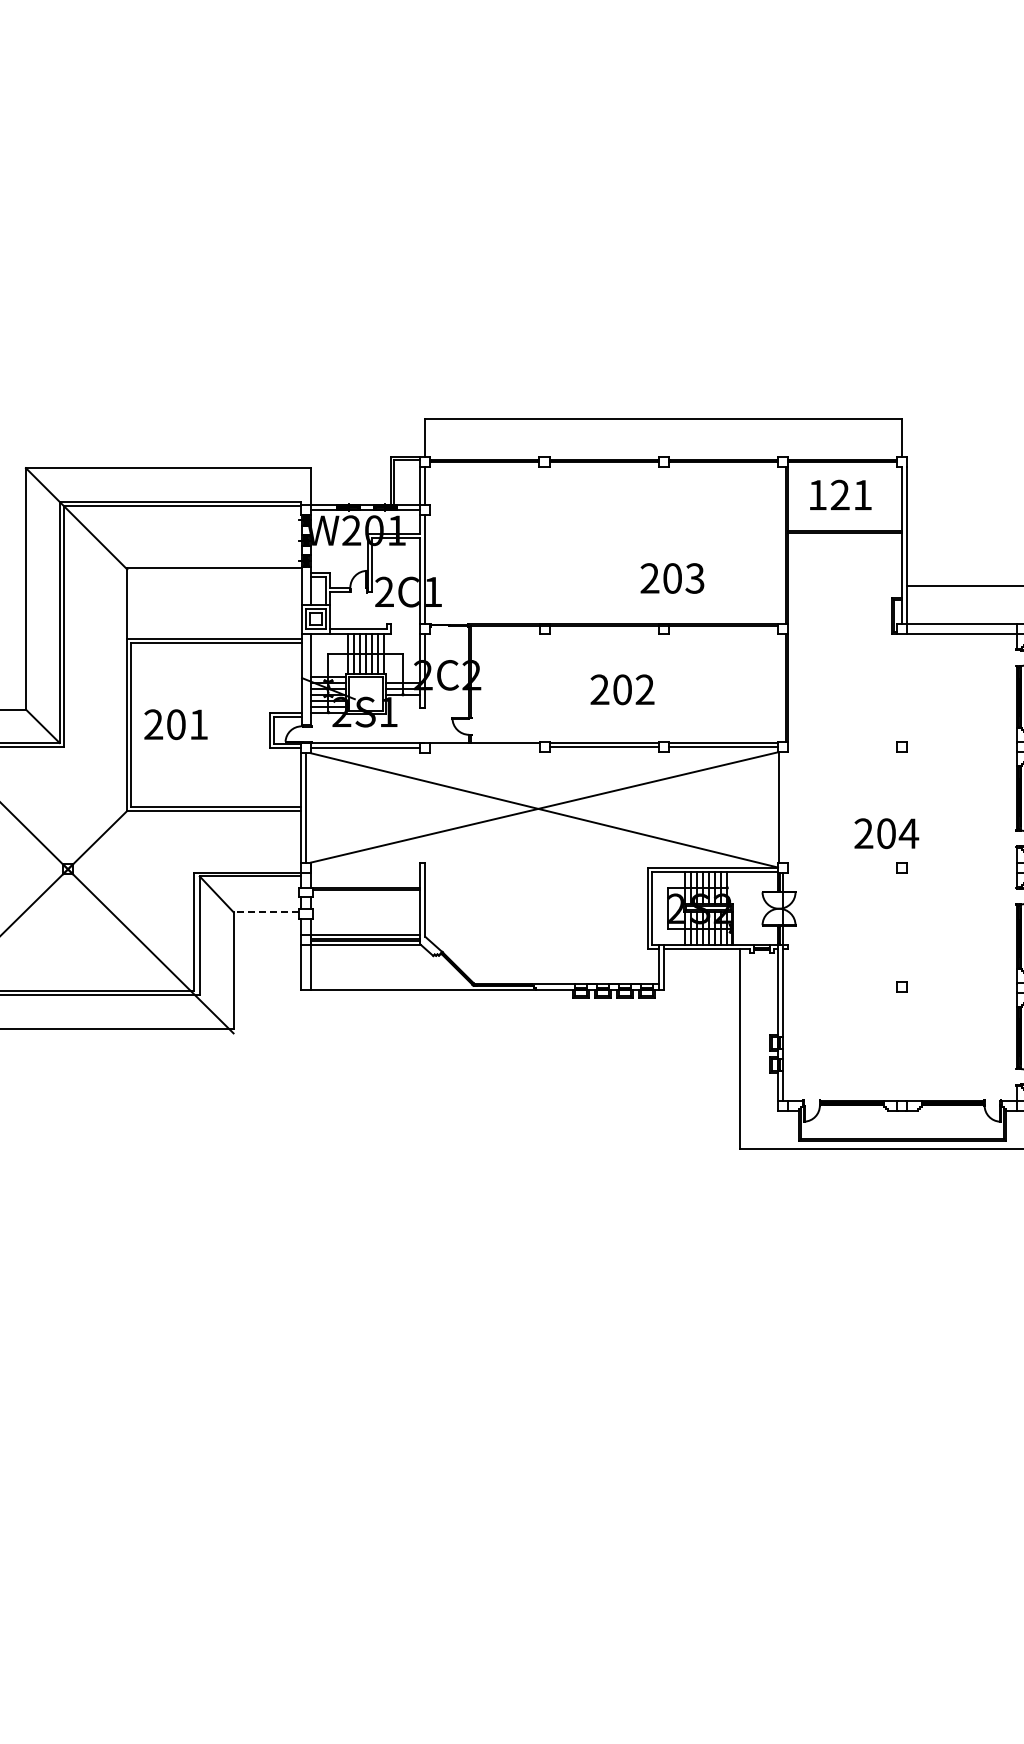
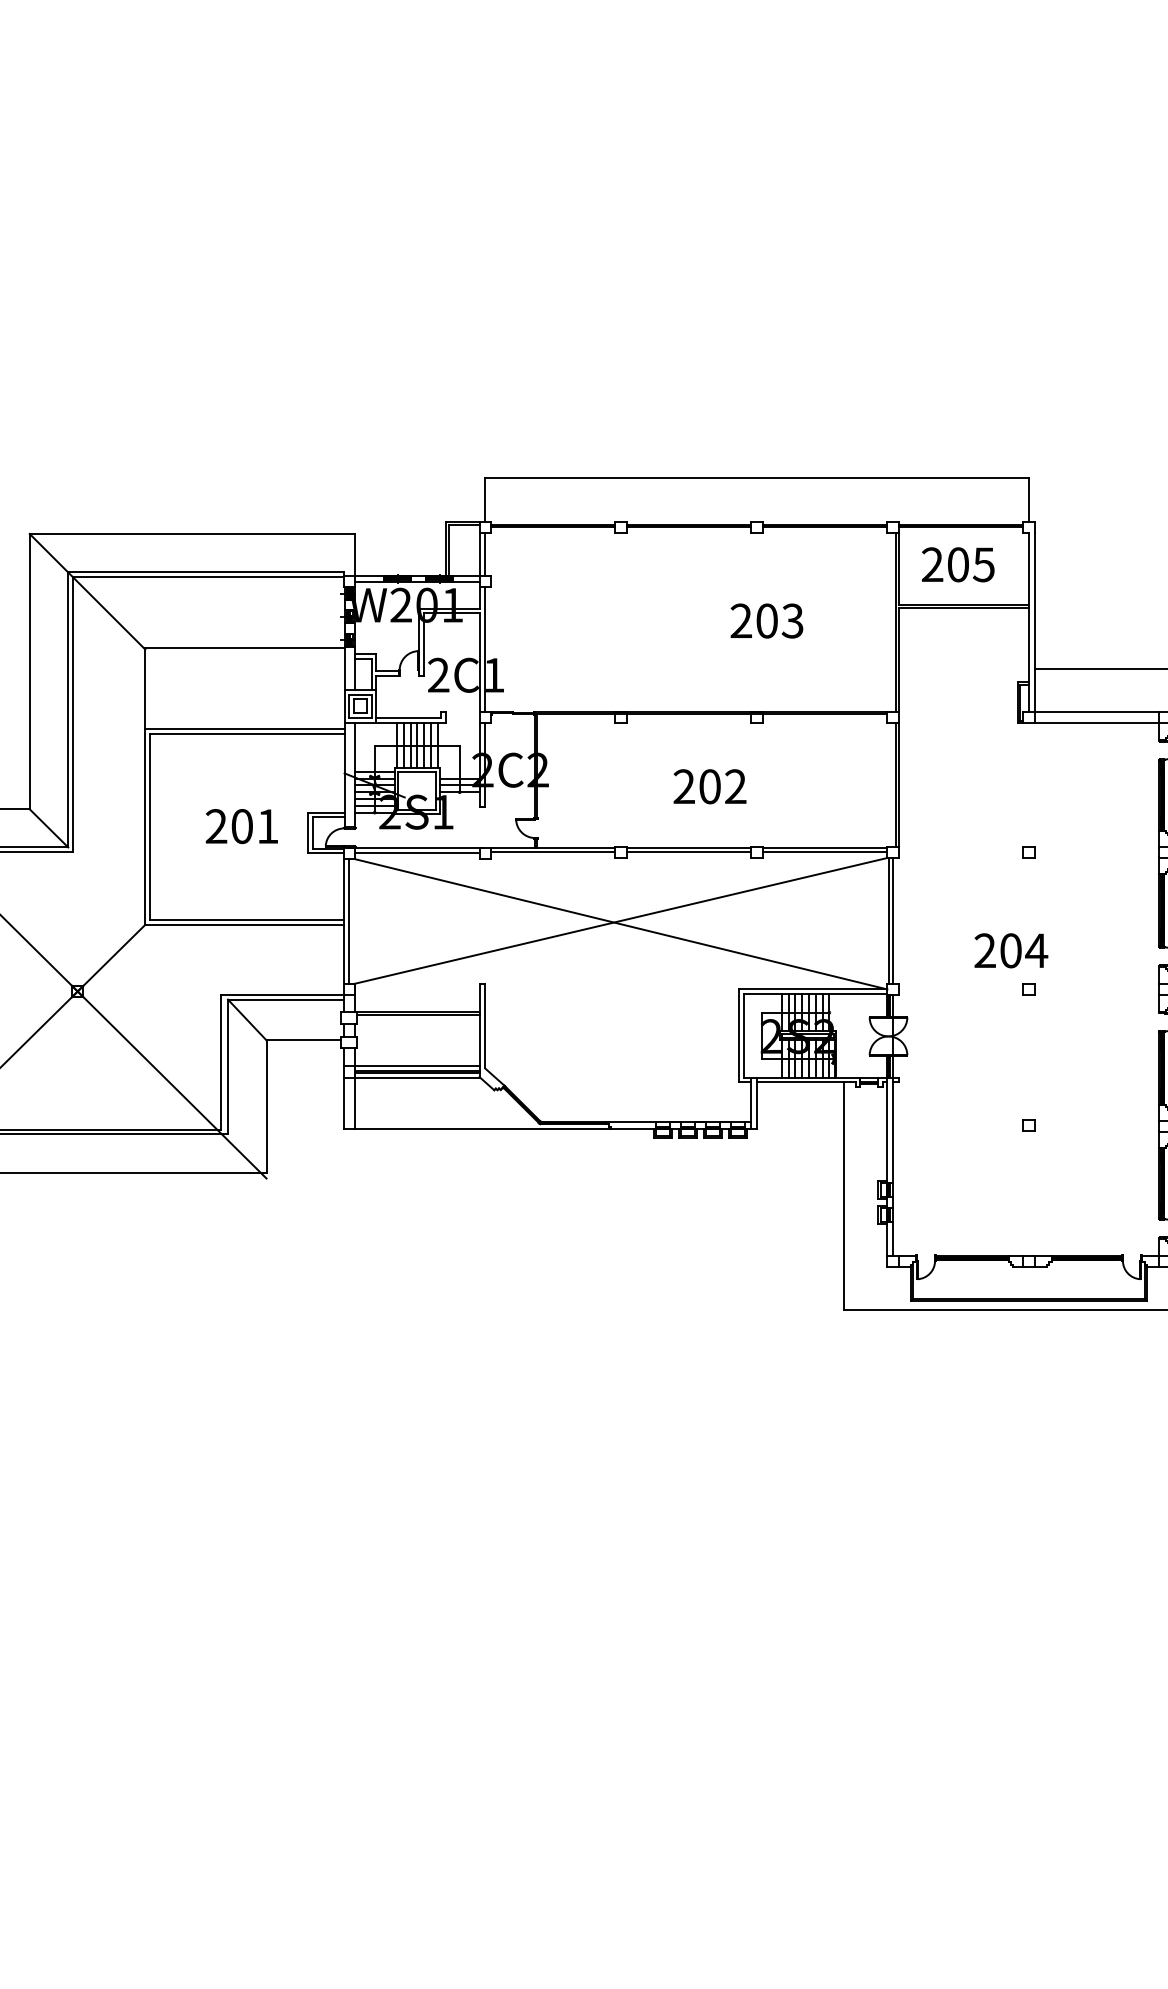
text: (839, 494) -> (957, 564), 121 -> 205
text: (672, 578) -> (767, 621), moved
text: (175, 724) -> (241, 826), moved
line: (484, 747) -> (552, 852), added
line: (783, 807) -> (893, 920), added
line: (266, 912) -> (304, 1040), dashed -> solid

